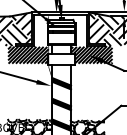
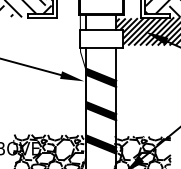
hatch: (28, 54) -> (47, 30), removed

